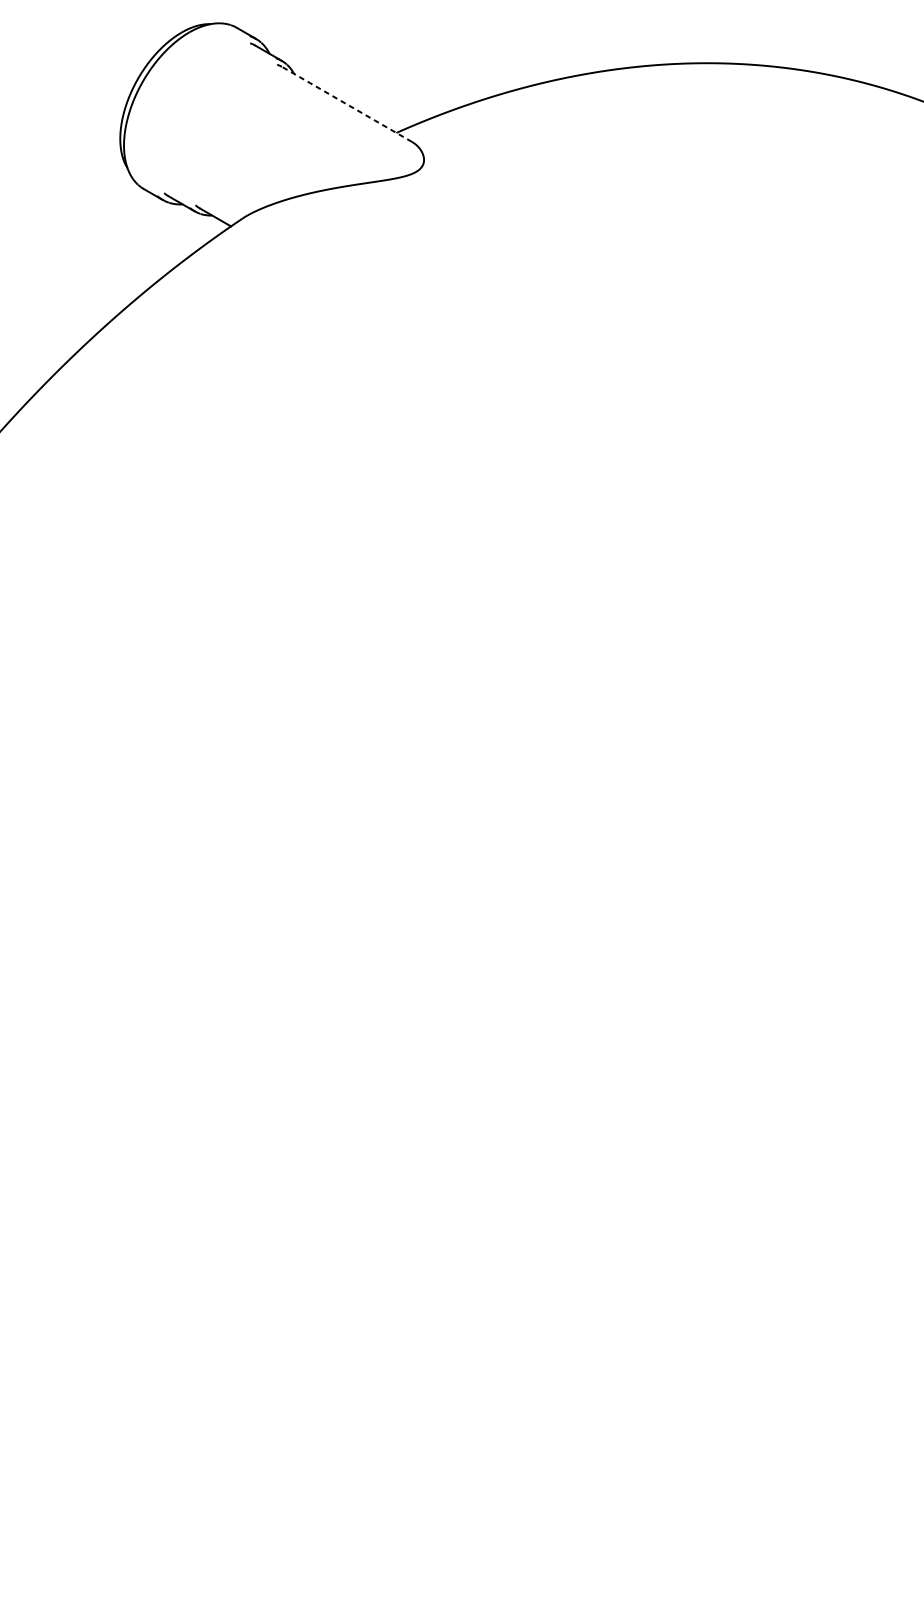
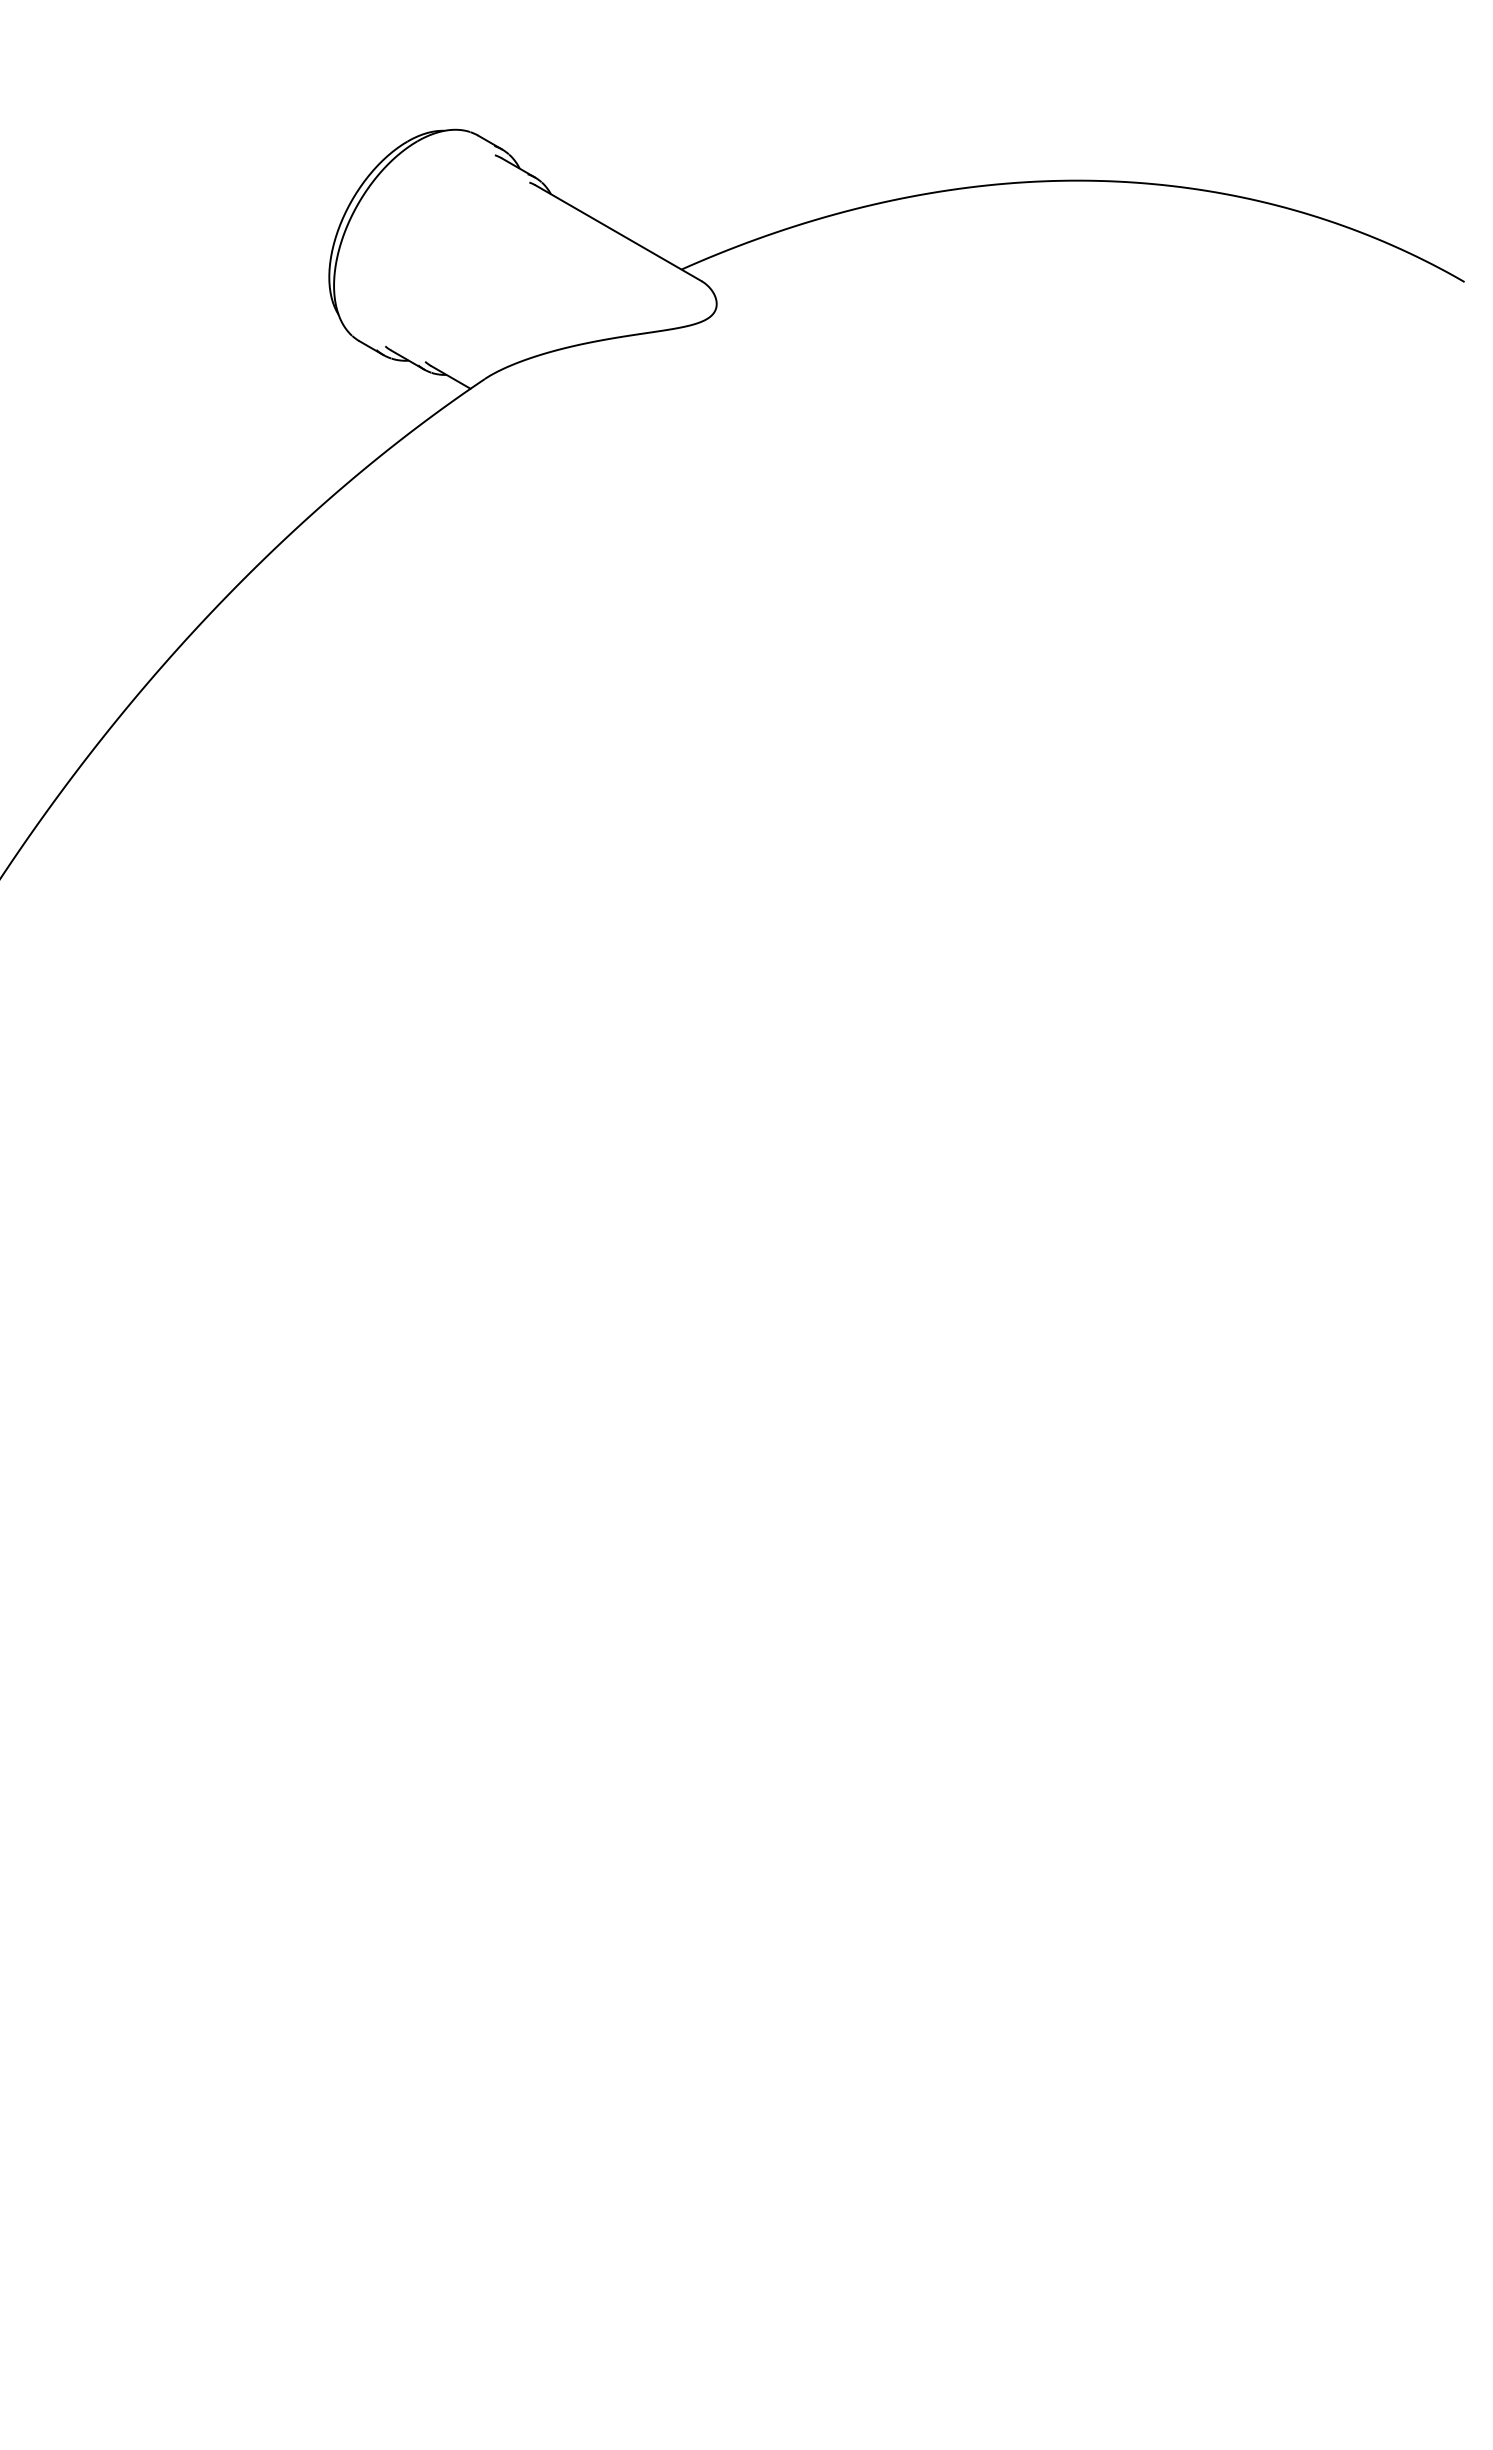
line: (347, 104) -> (618, 233), dashed -> solid

